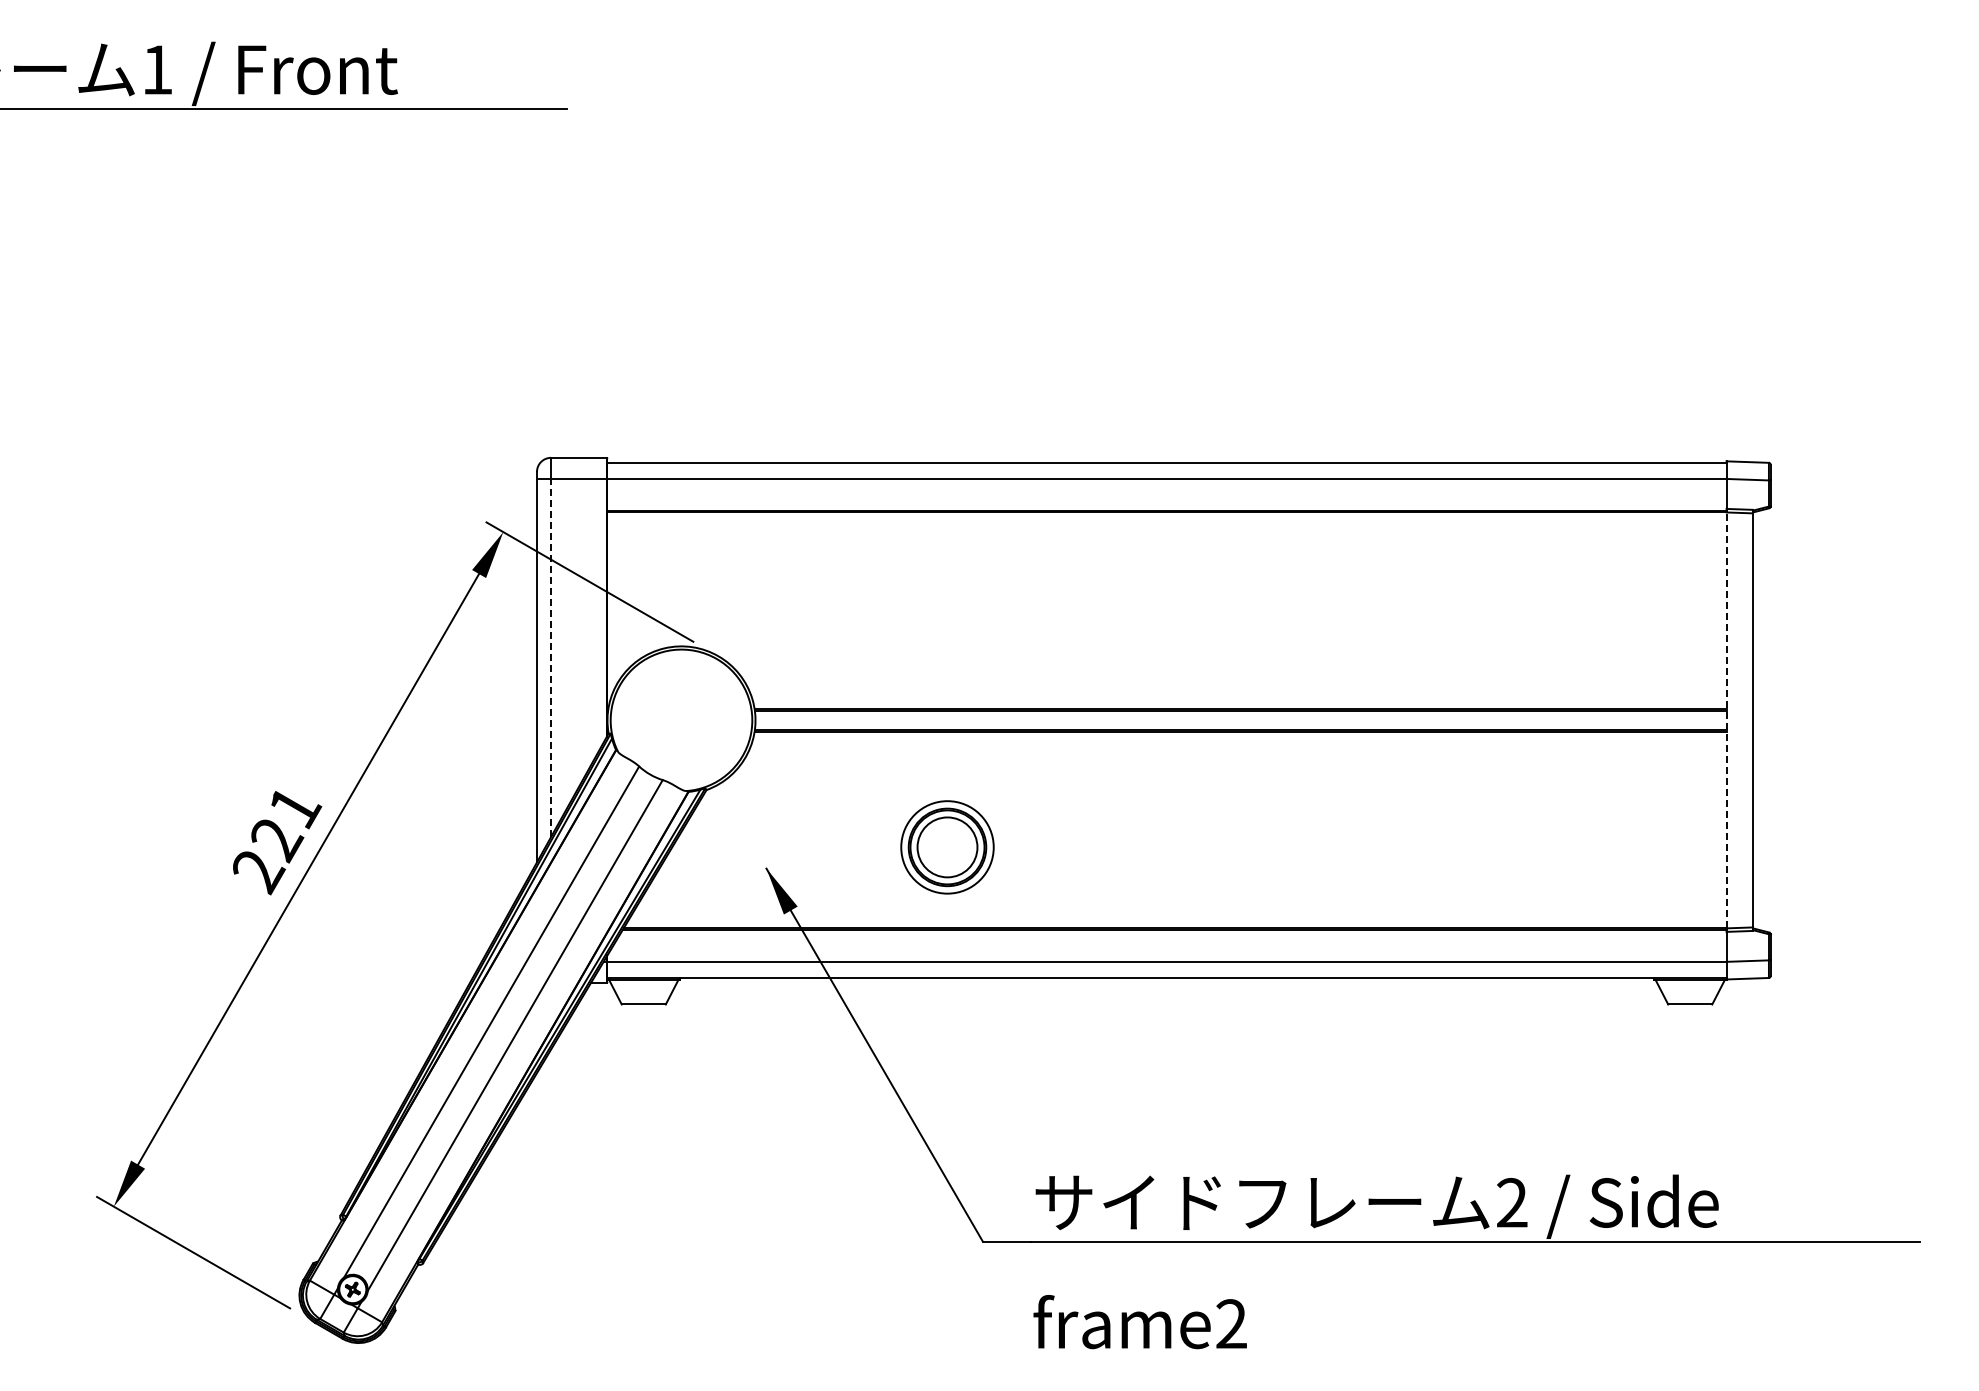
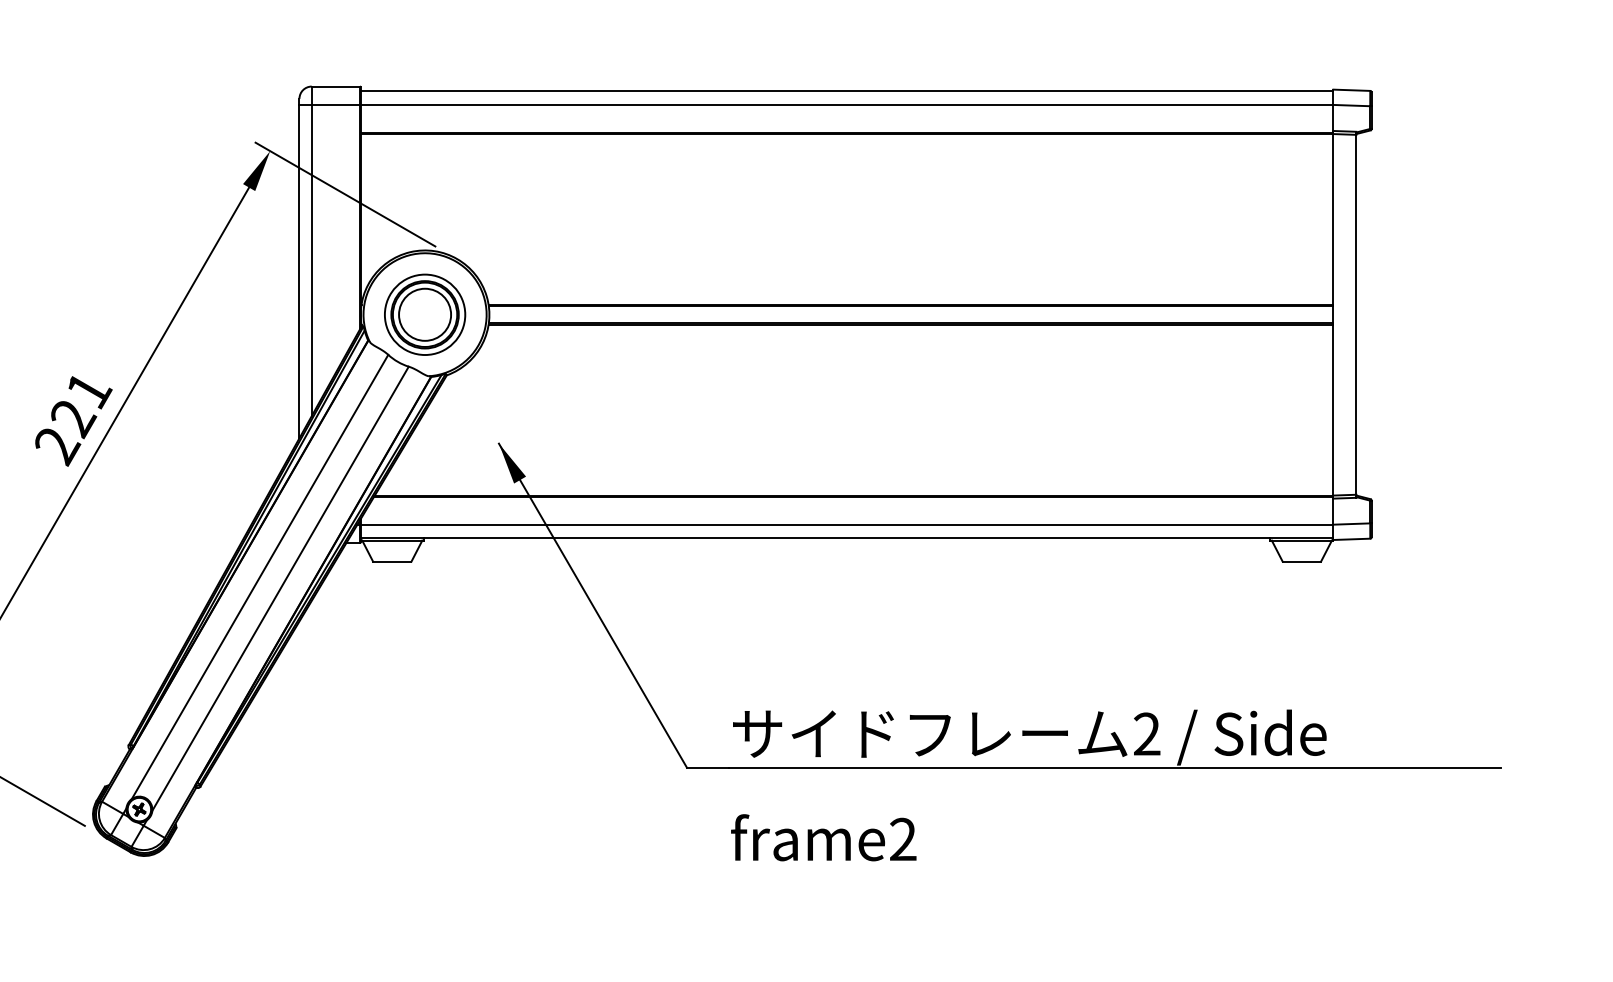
line: (551, 657) -> (312, 260), dashed -> solid
line: (1726, 720) -> (1333, 314), dashed -> solid
part: (947, 847) -> (425, 314), moved

